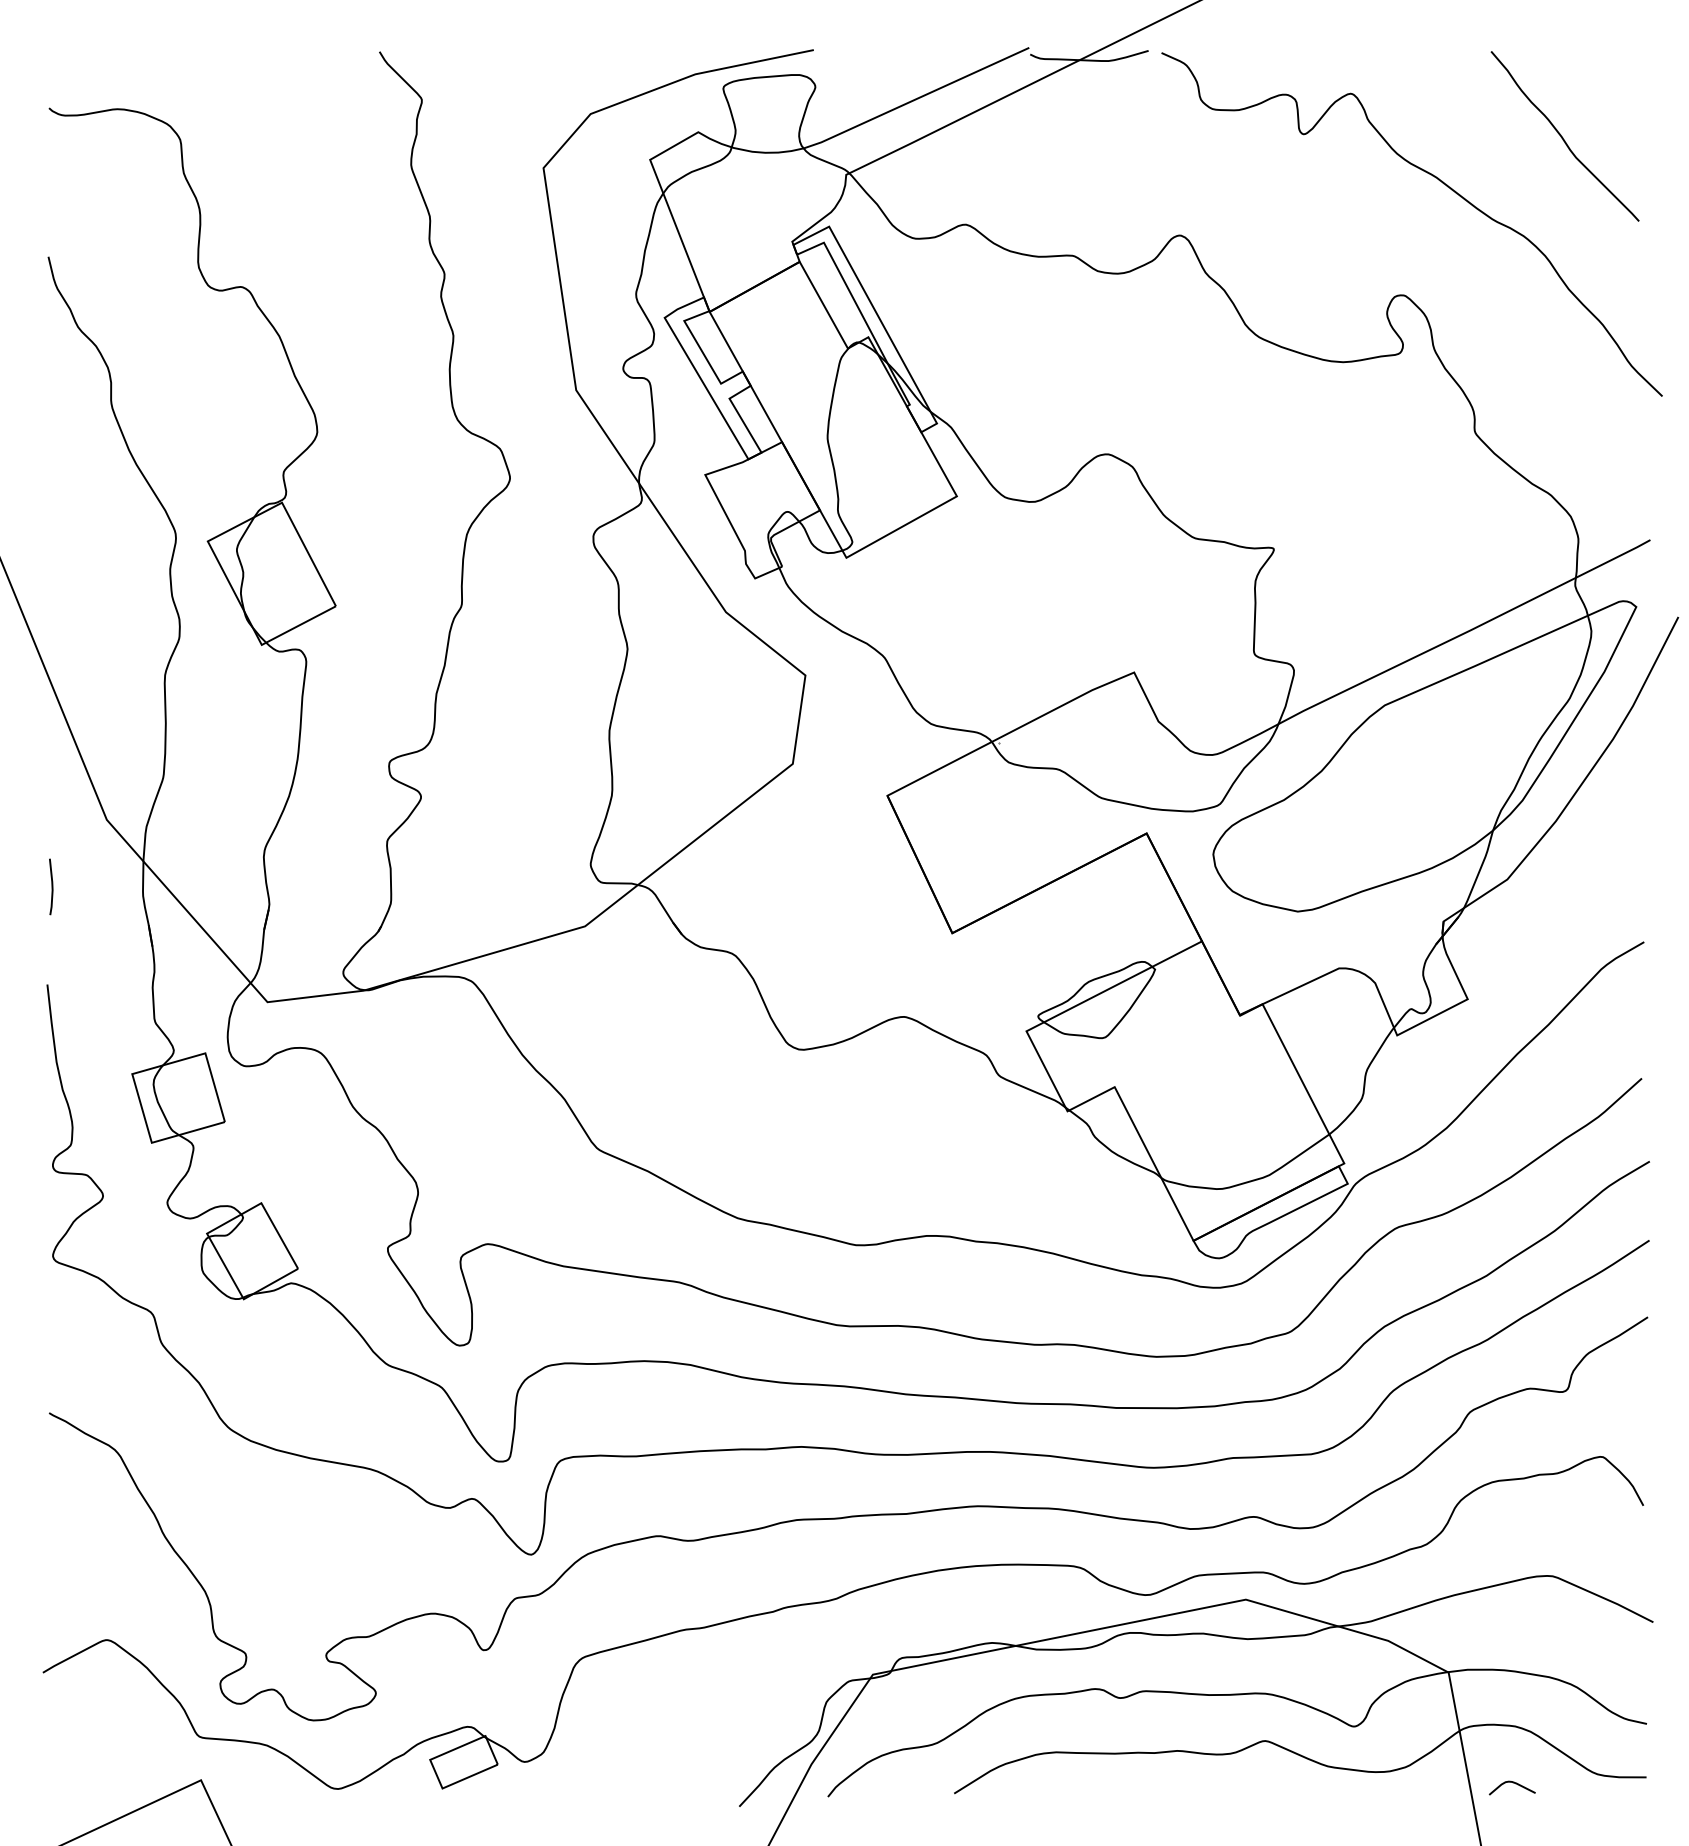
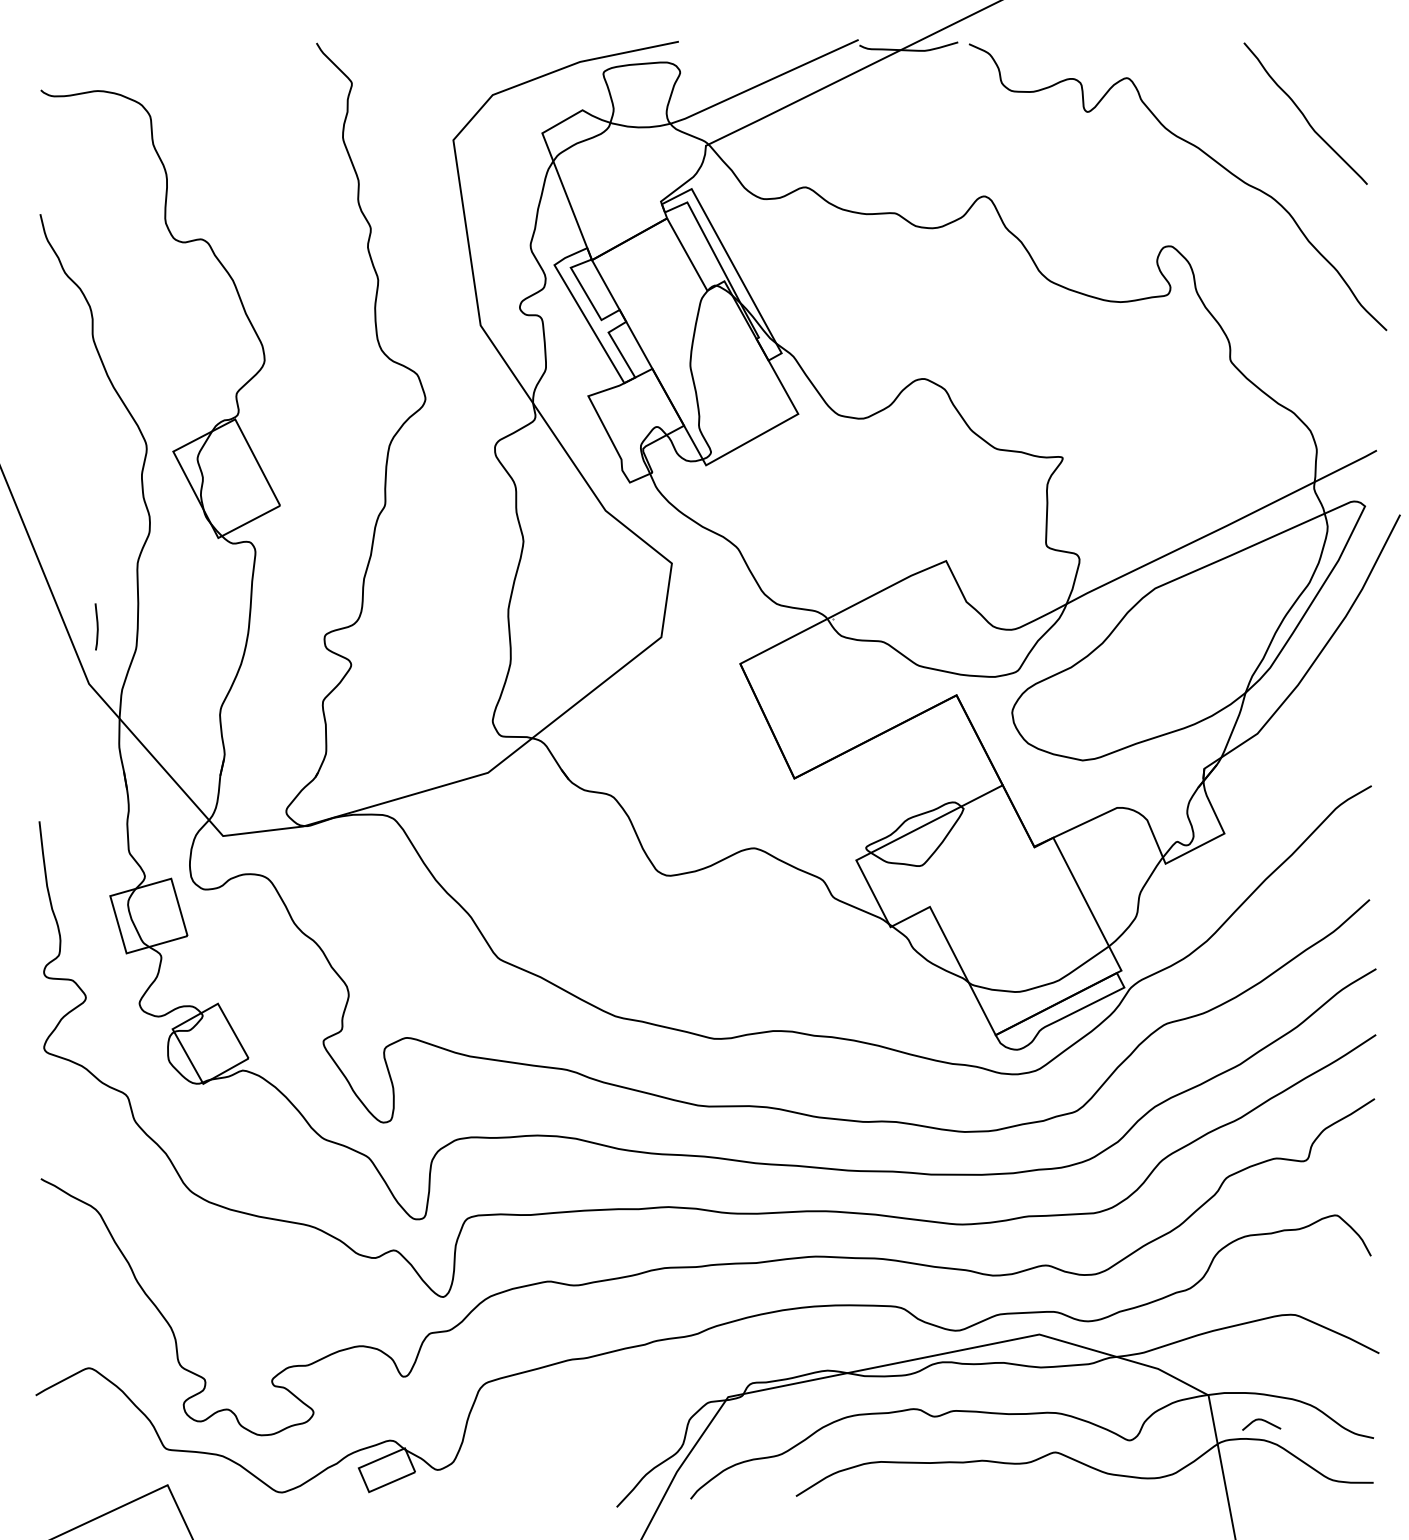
line: (51, 886) -> (96, 626), moved
curve: (1514, 1784) -> (1263, 1421), moved

